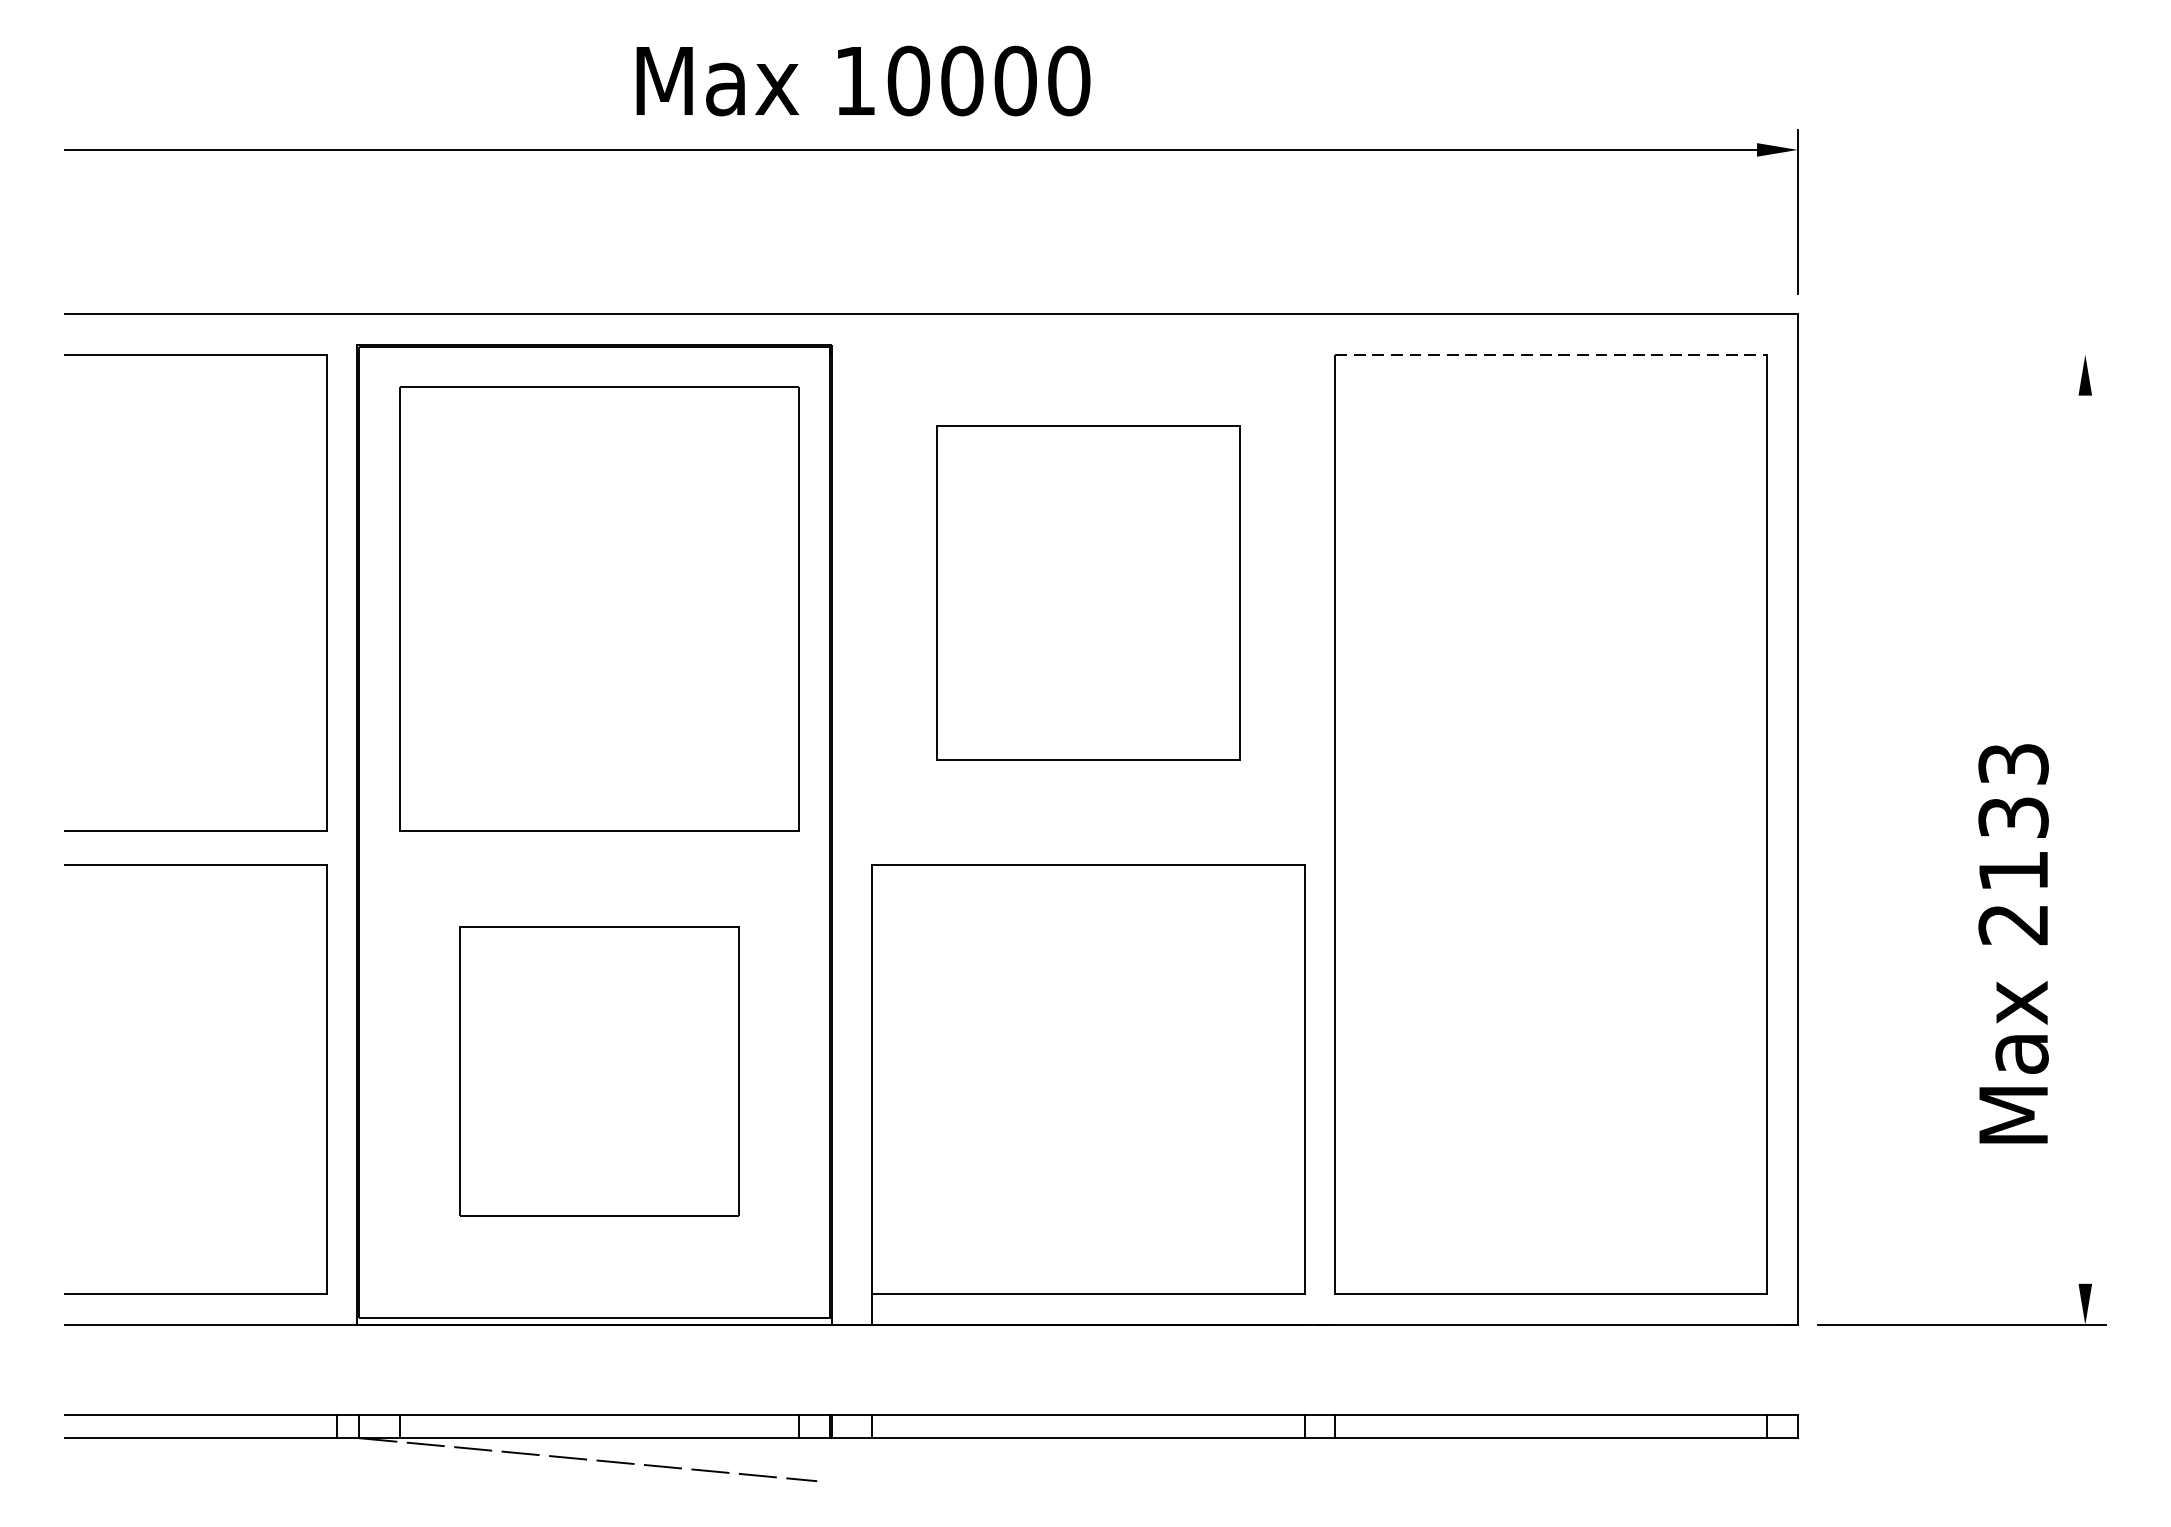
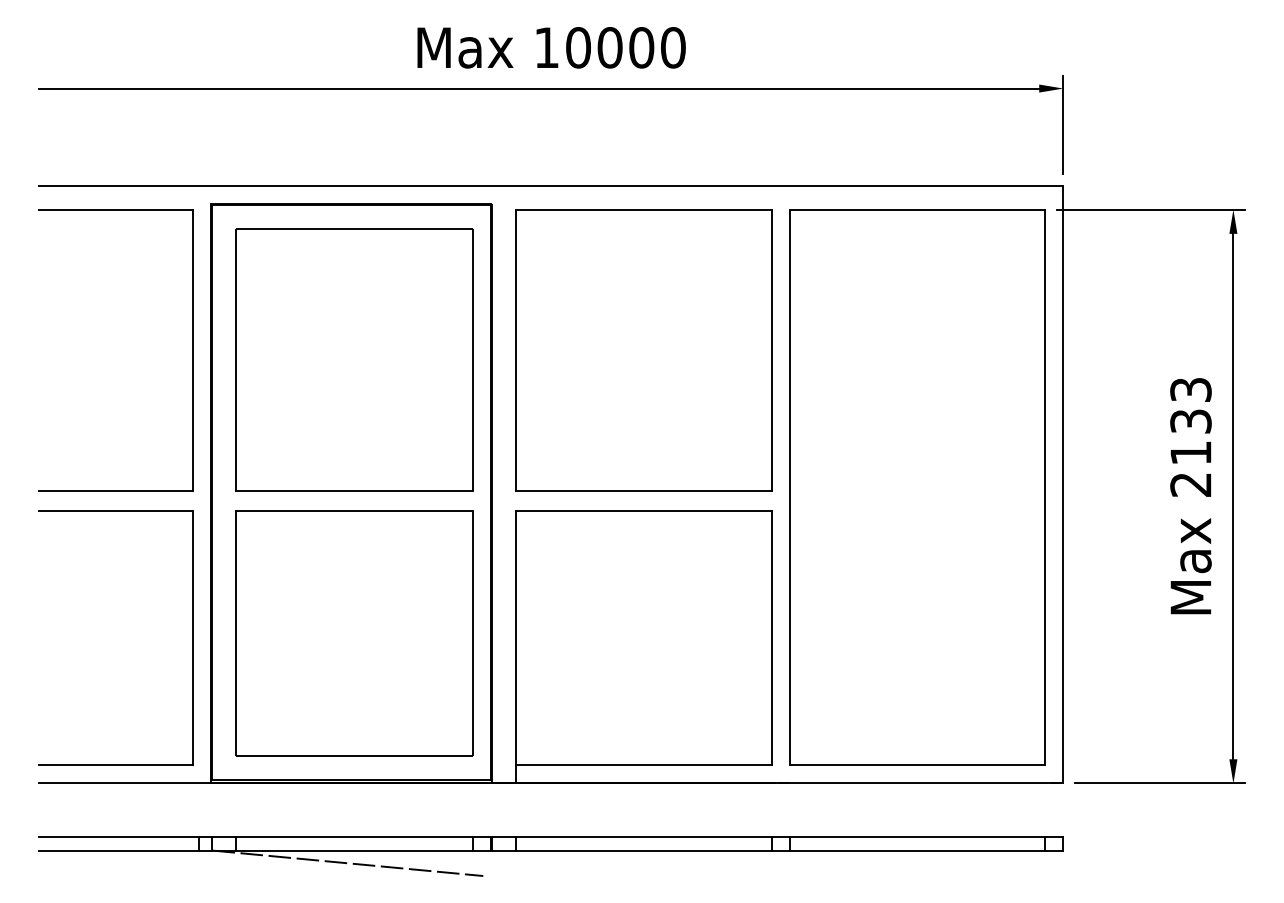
text: (863, 80) -> (551, 47), moved
line: (1551, 354) -> (917, 209), dashed -> solid
line: (1946, 354) -> (1151, 209), added
part: (1088, 592) -> (643, 350), size x1.43
line: (2085, 839) -> (1233, 496), added
text: (2012, 944) -> (1190, 496), moved
part: (599, 1071) -> (354, 633), size x1.43

